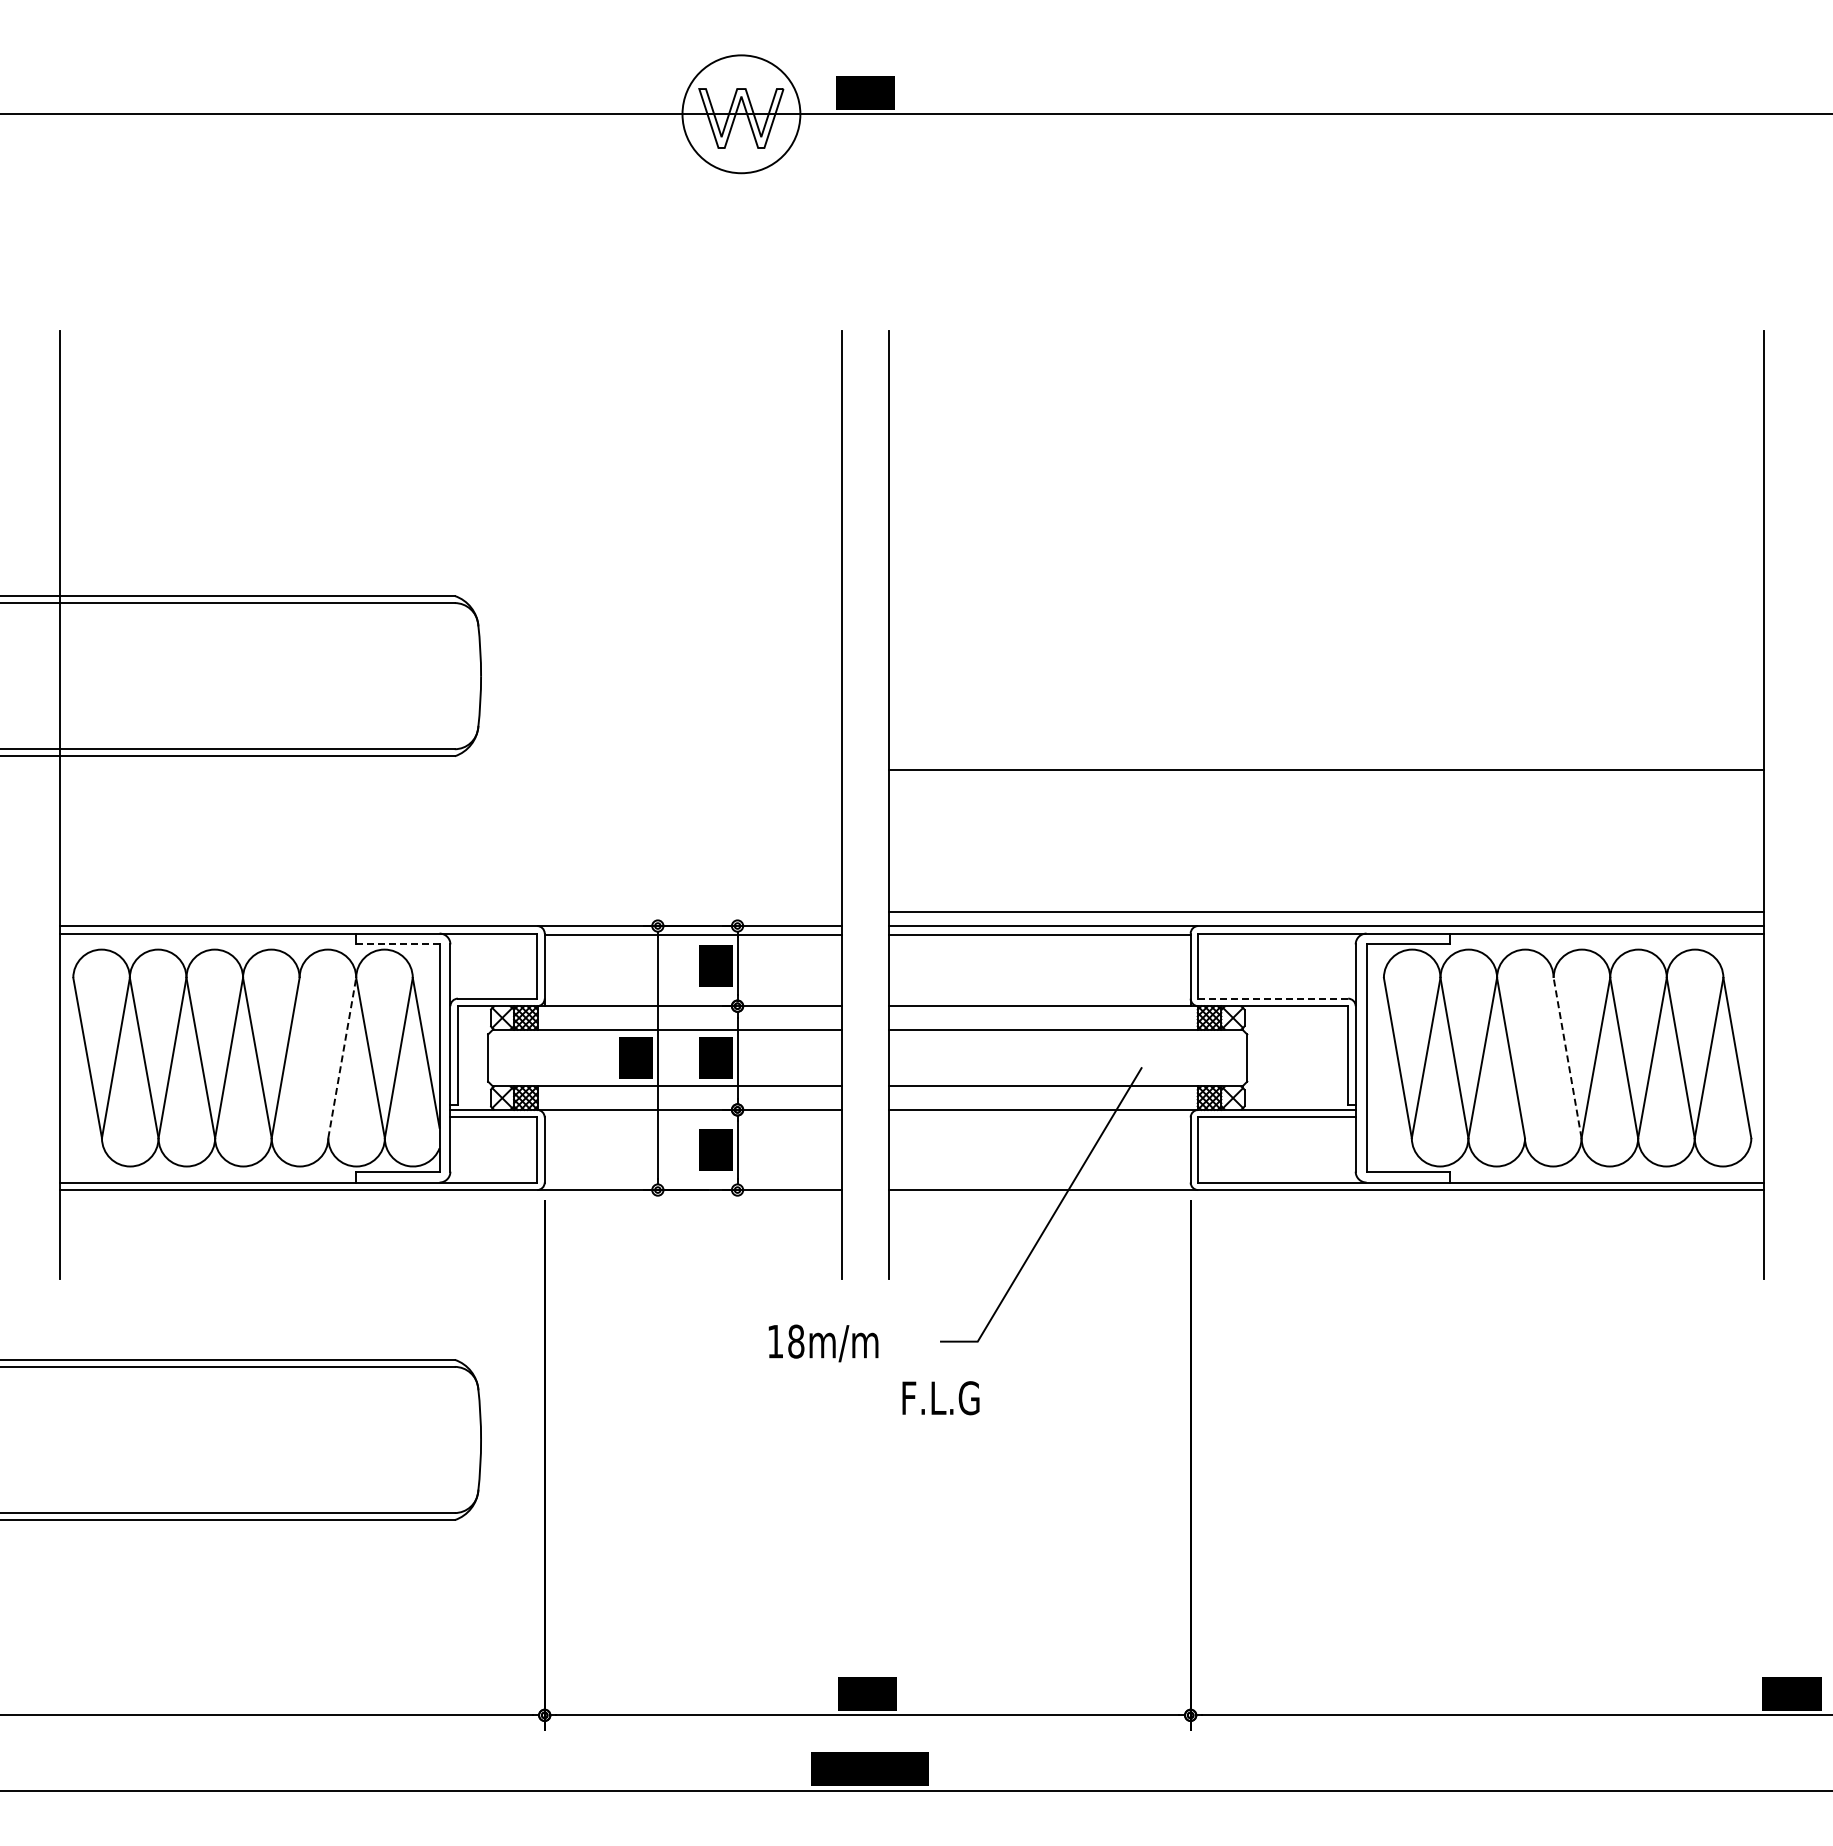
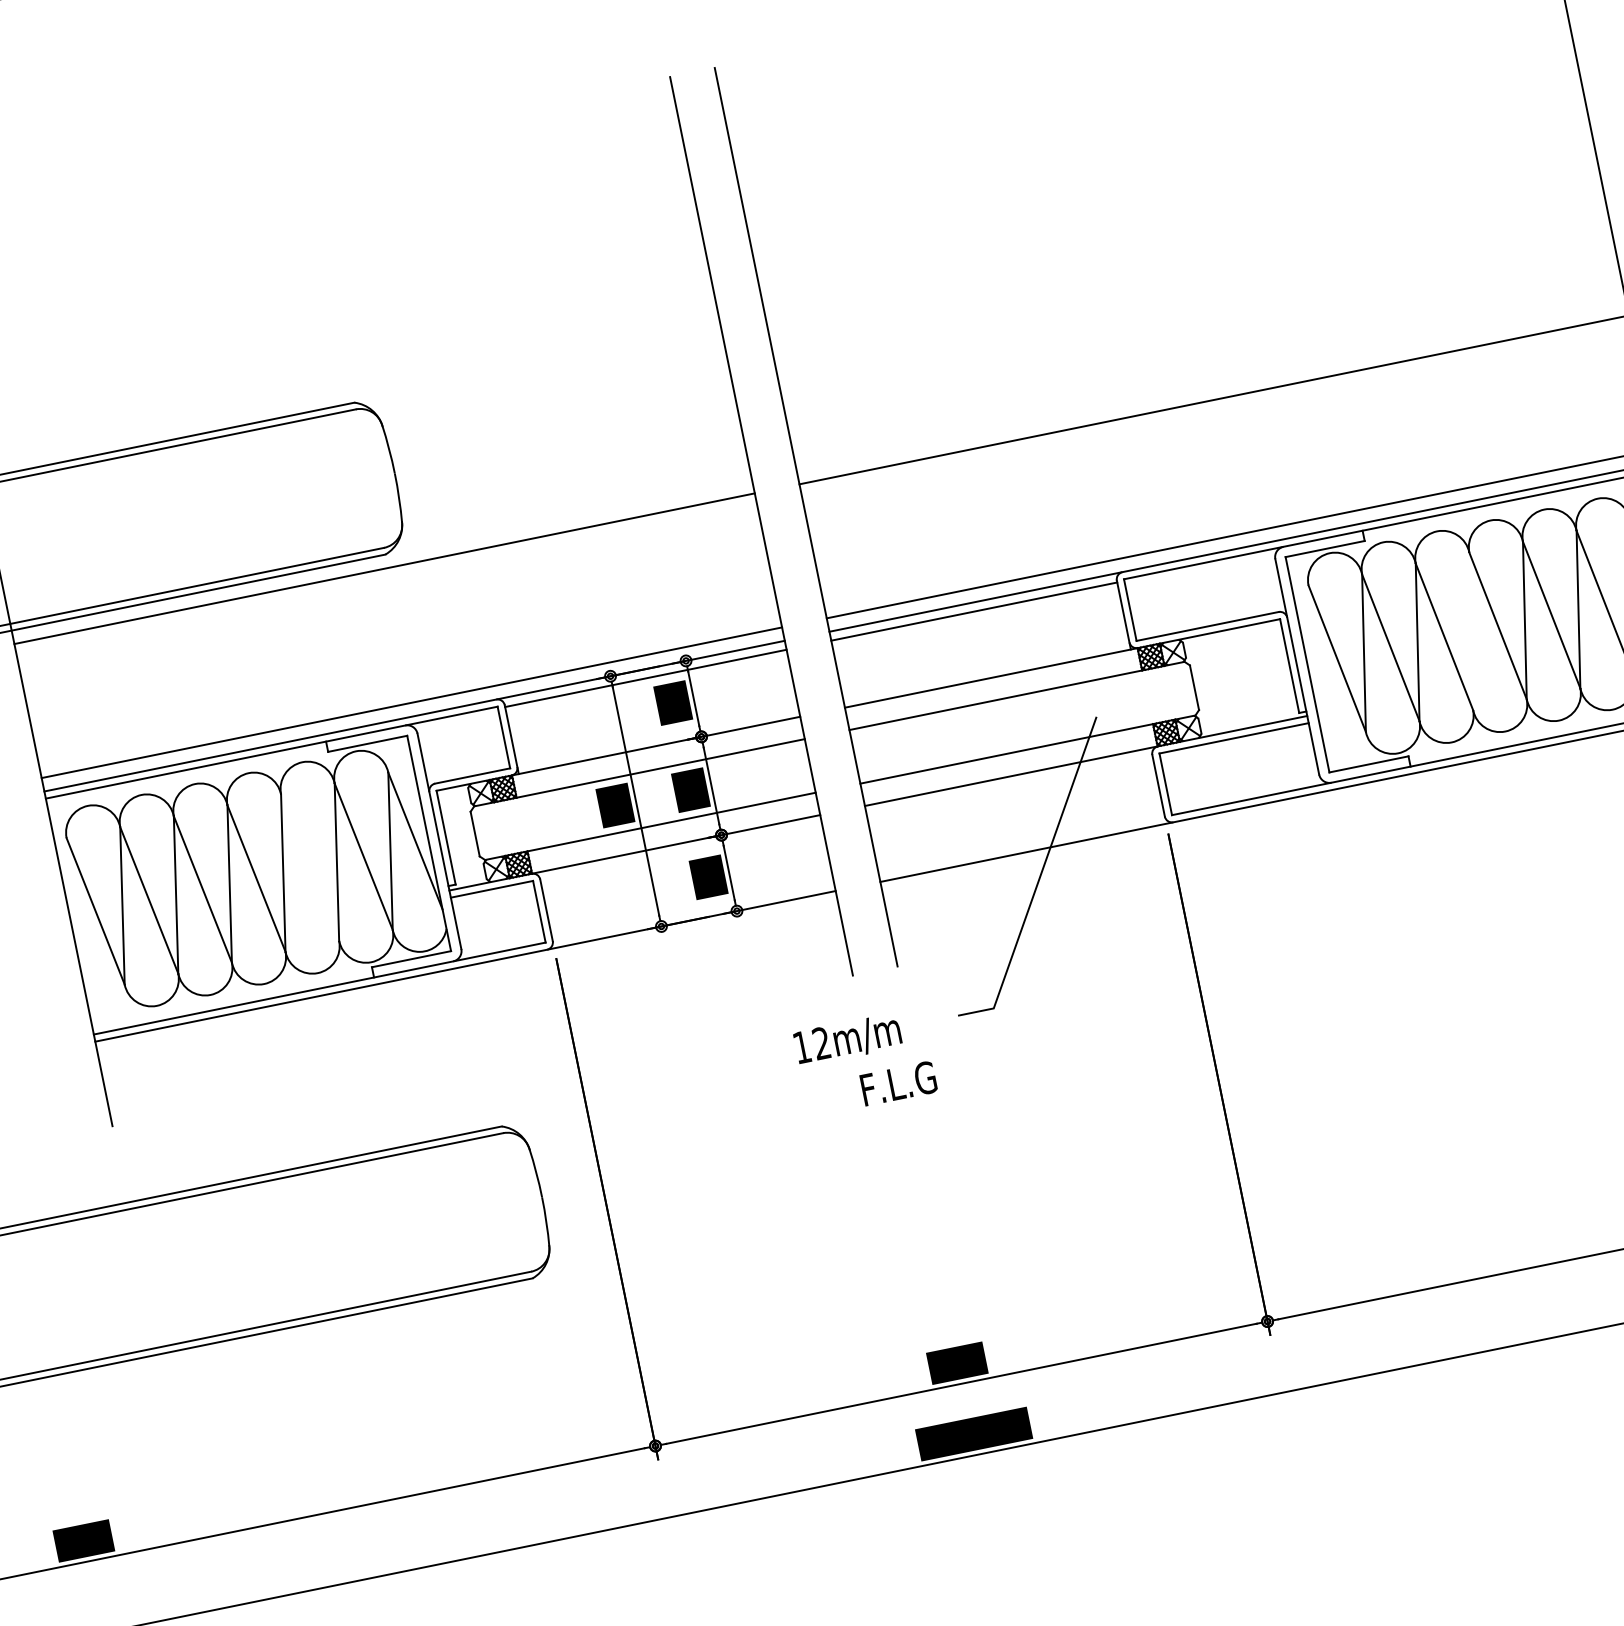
line: (450, 770) -> (384, 568), added
line: (450, 911) -> (411, 702), added
line: (397, 944) -> (367, 743), dashed -> solid
line: (1273, 998) -> (1207, 626), dashed -> solid
line: (342, 1057) -> (337, 861), dashed -> solid
line: (1567, 1057) -> (1497, 625), dashed -> solid
text: (796, 1341) -> (822, 1043), 18m/m -> 12m/m
text: (940, 1398) -> (898, 1083), moved

